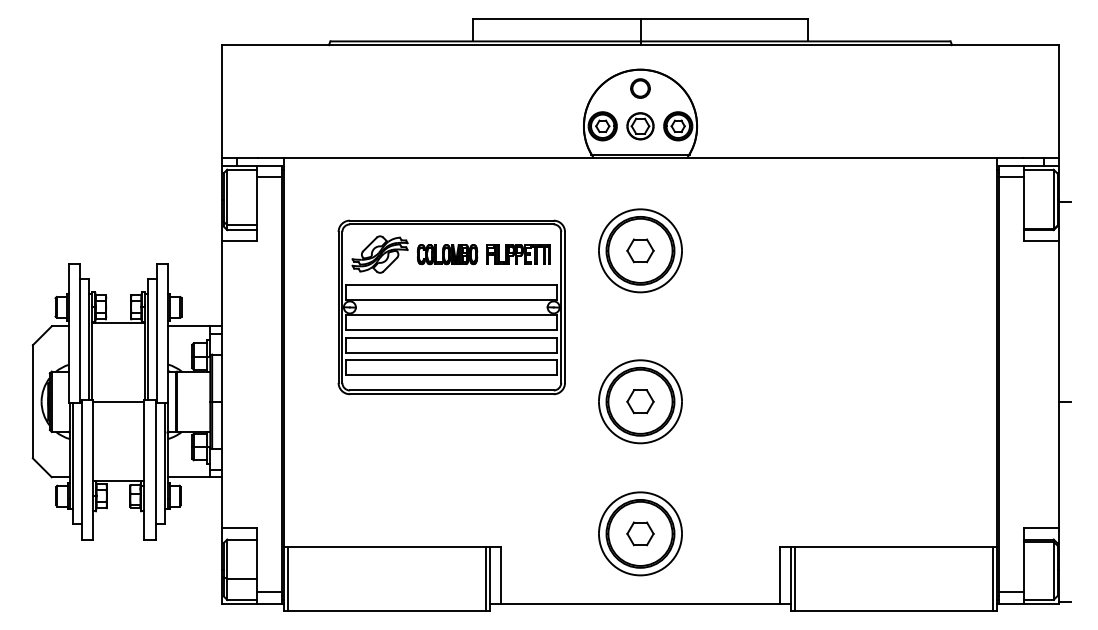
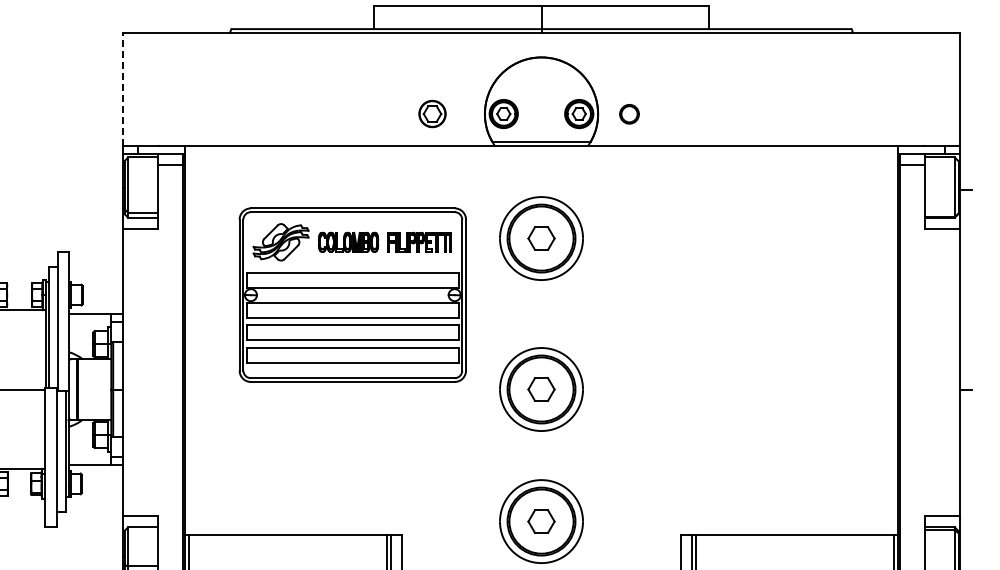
part: (640, 88) -> (629, 114), moved
line: (221, 101) -> (122, 89), solid -> dashed
part: (640, 126) -> (432, 114), moved

